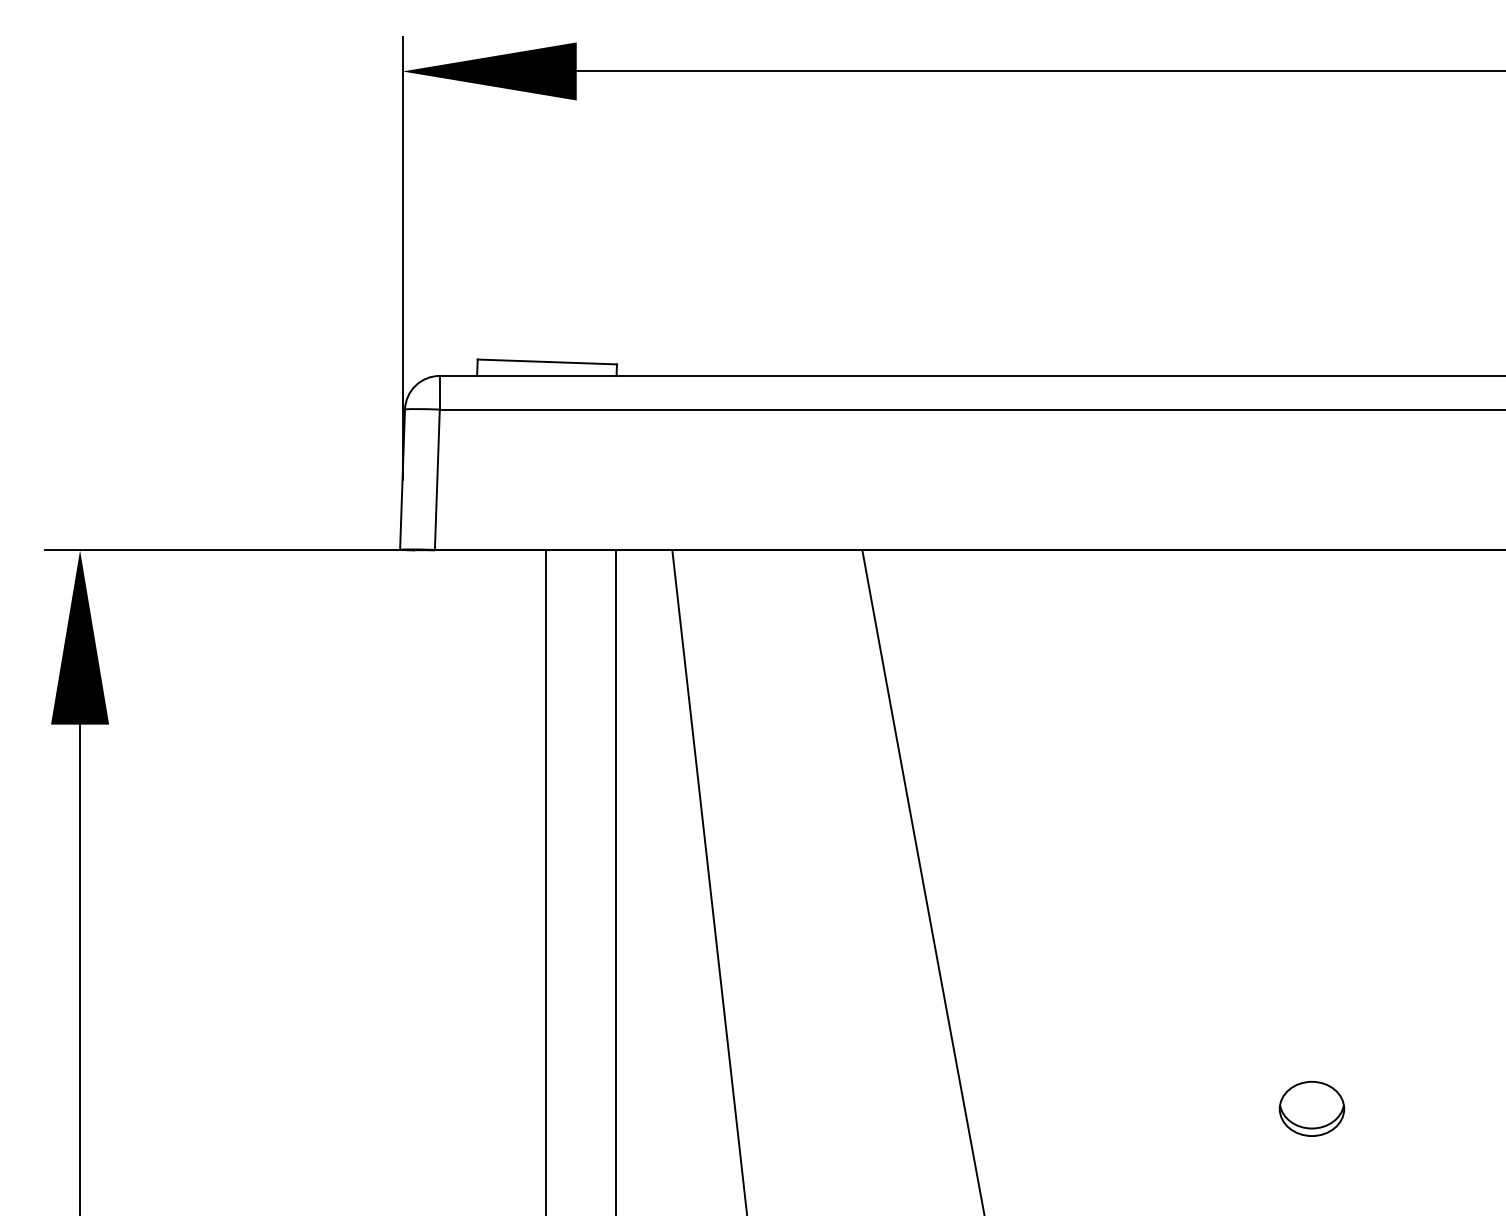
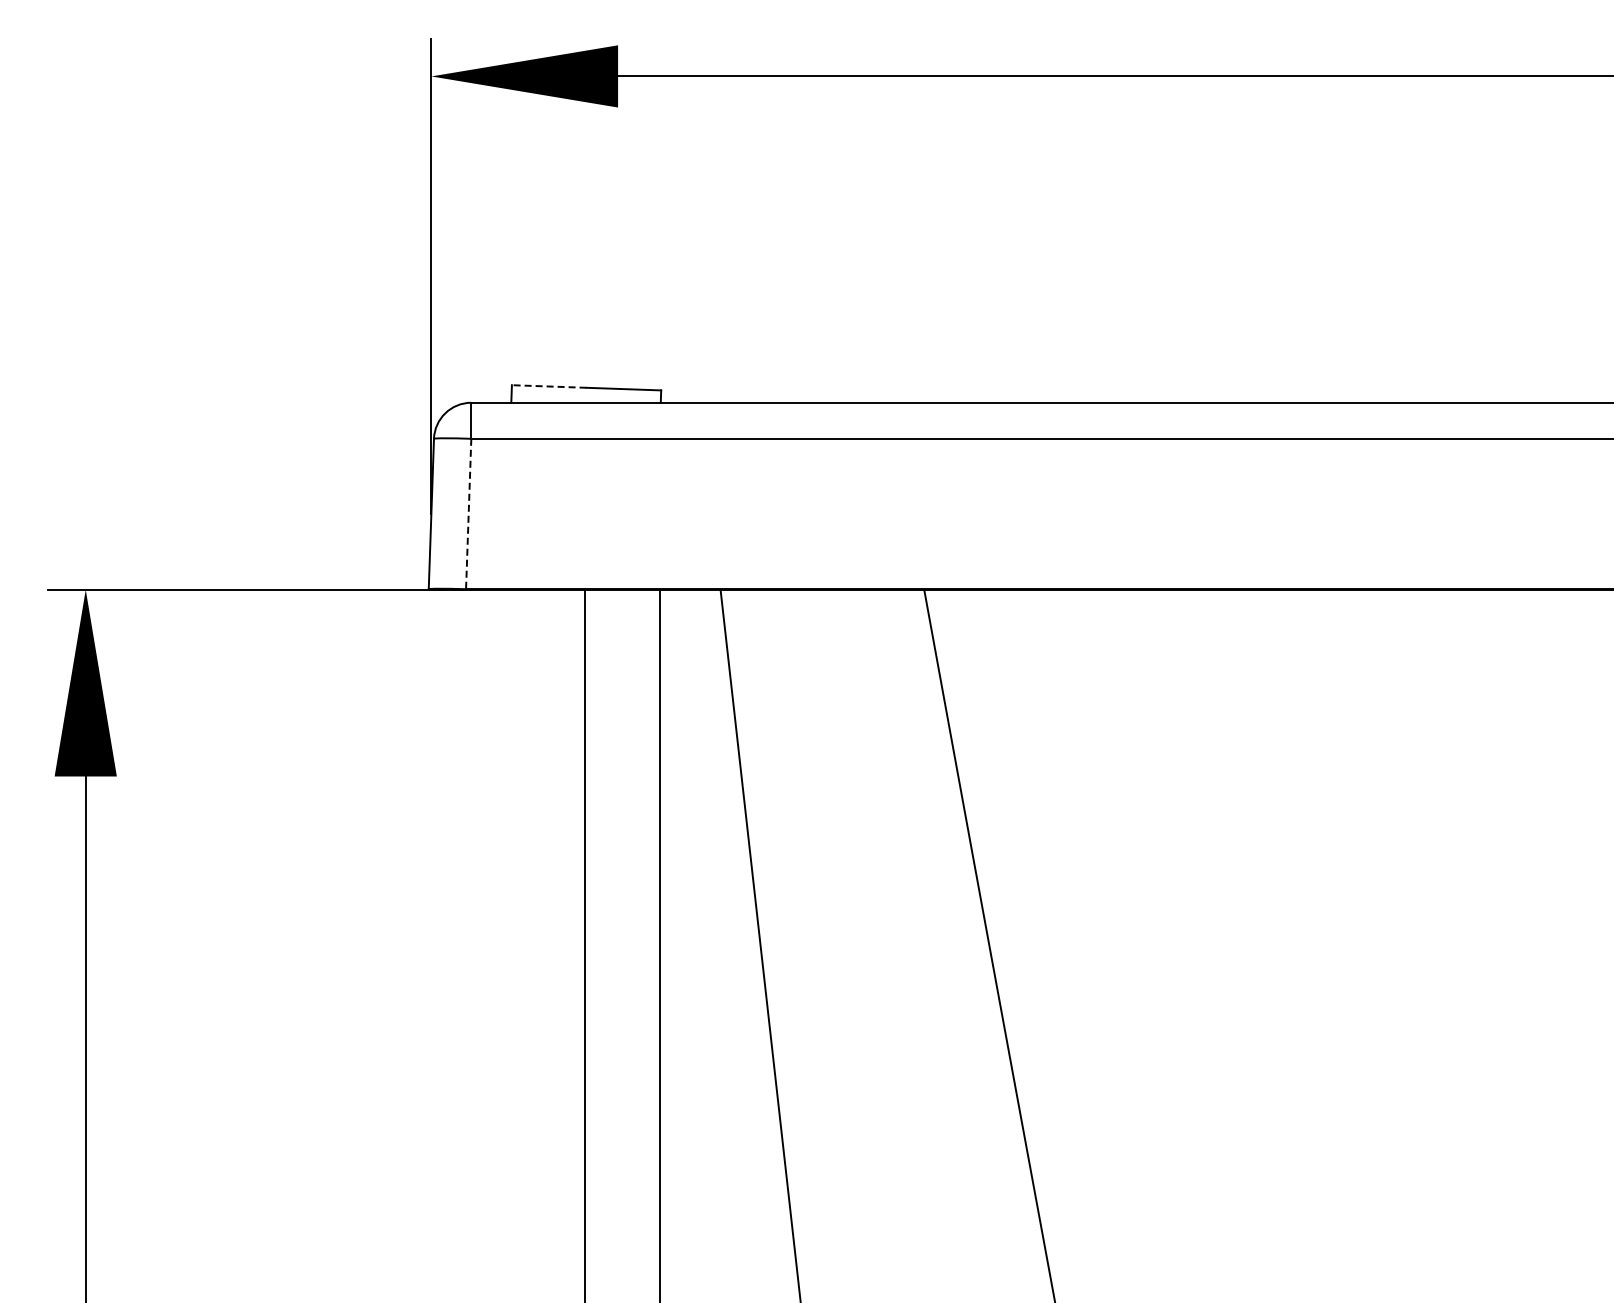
line: (511, 360) -> (548, 386), solid -> dashed
line: (437, 480) -> (468, 514), solid -> dashed
part: (1311, 1109) -> (1405, 1188), removed

